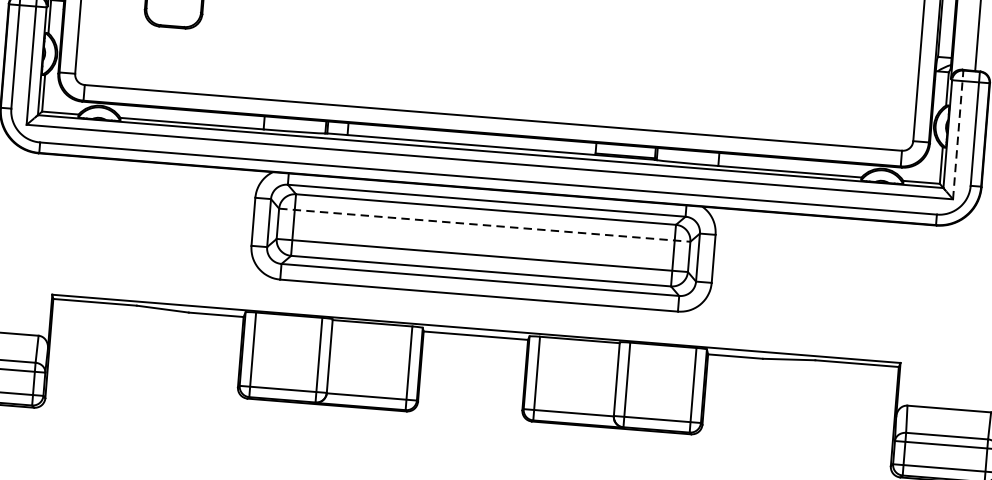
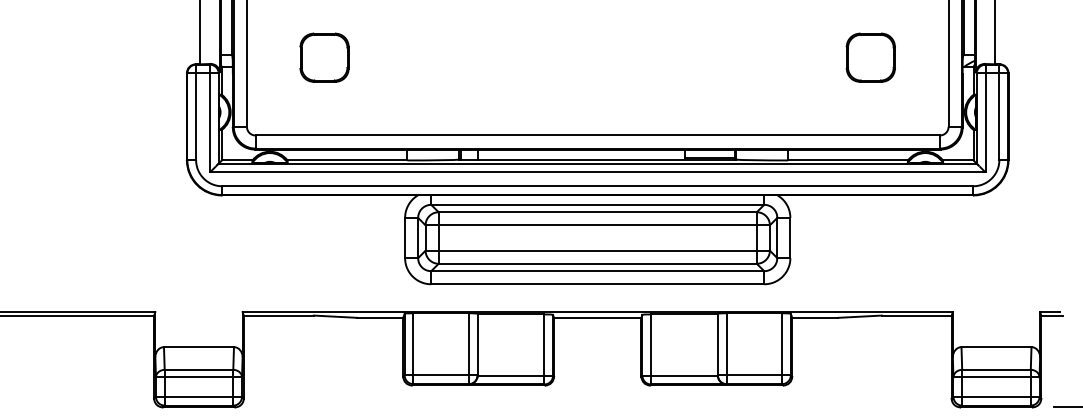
part: (826, 50) -> (870, 57), added
line: (958, 134) -> (985, 118), dashed -> solid
line: (485, 225) -> (598, 225), dashed -> solid

